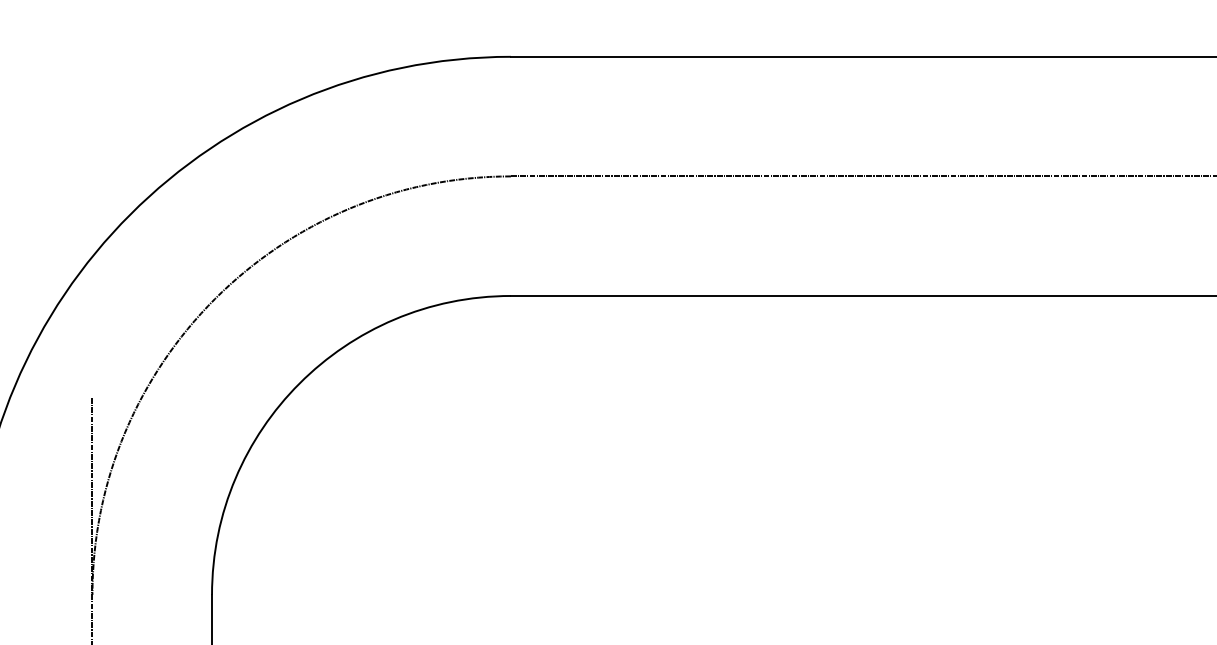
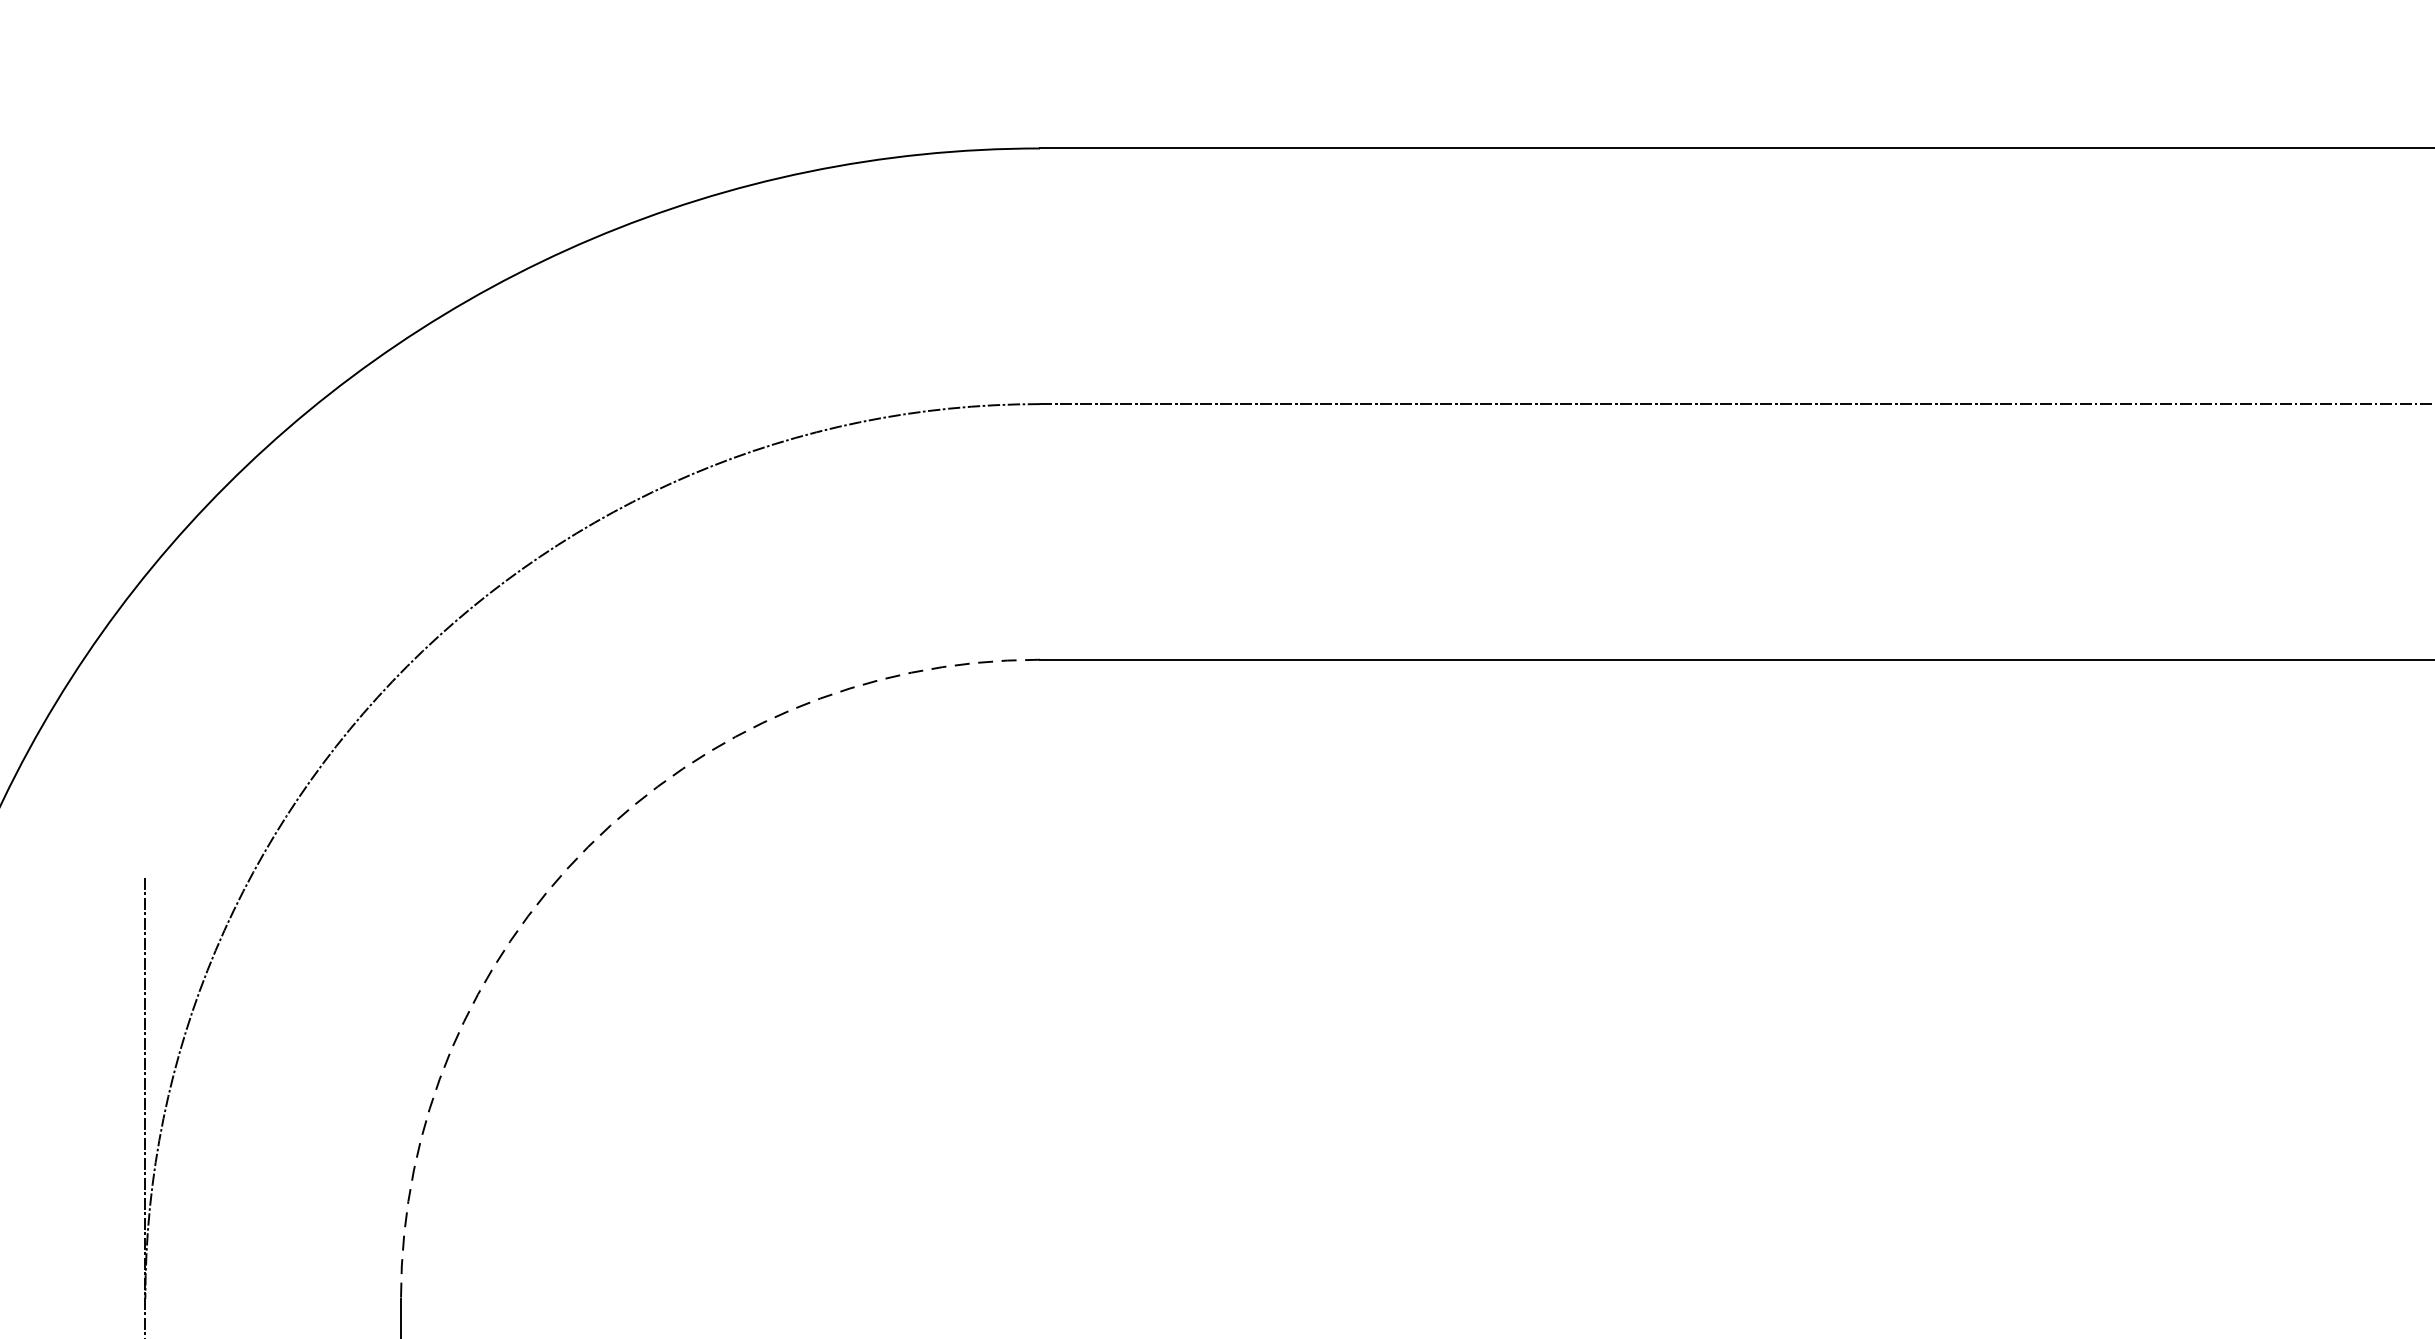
arc: (299, 383) -> (587, 846), solid -> dashed

